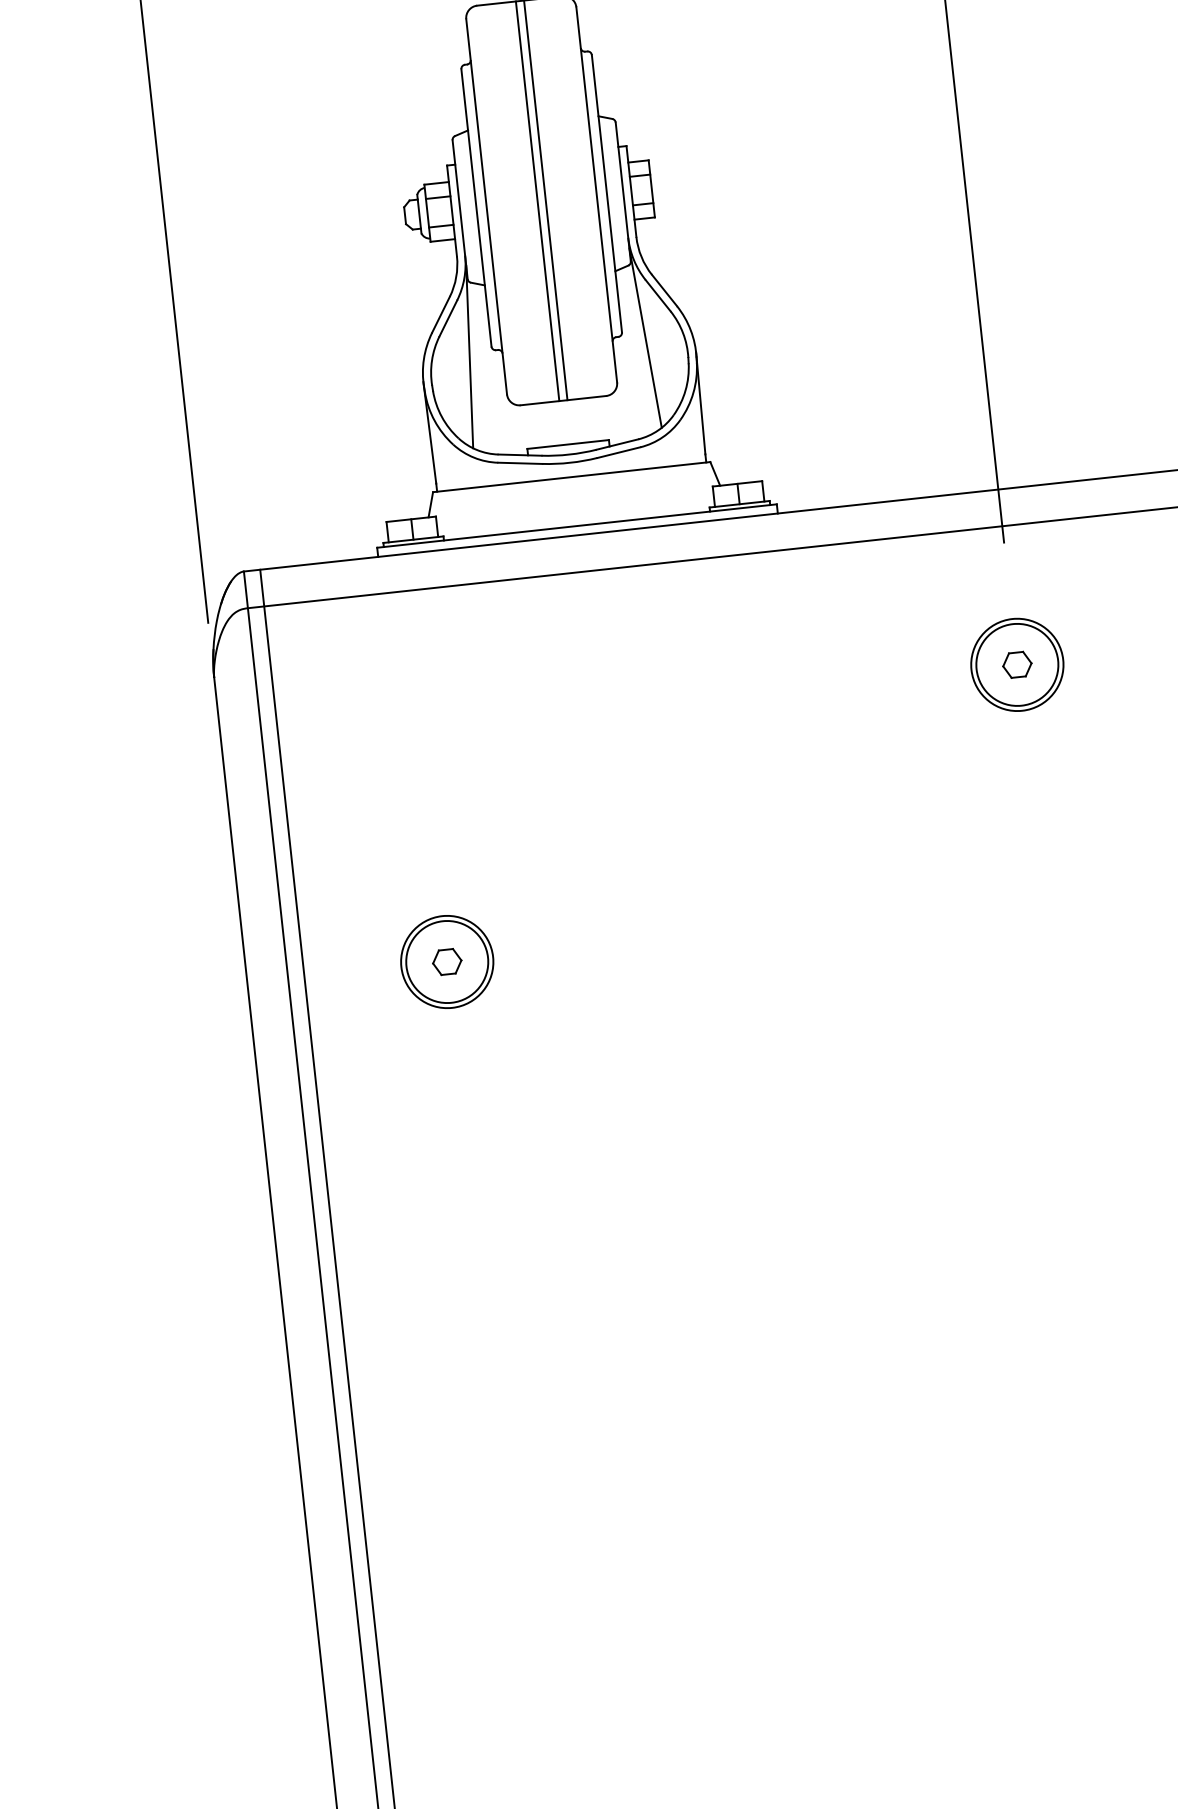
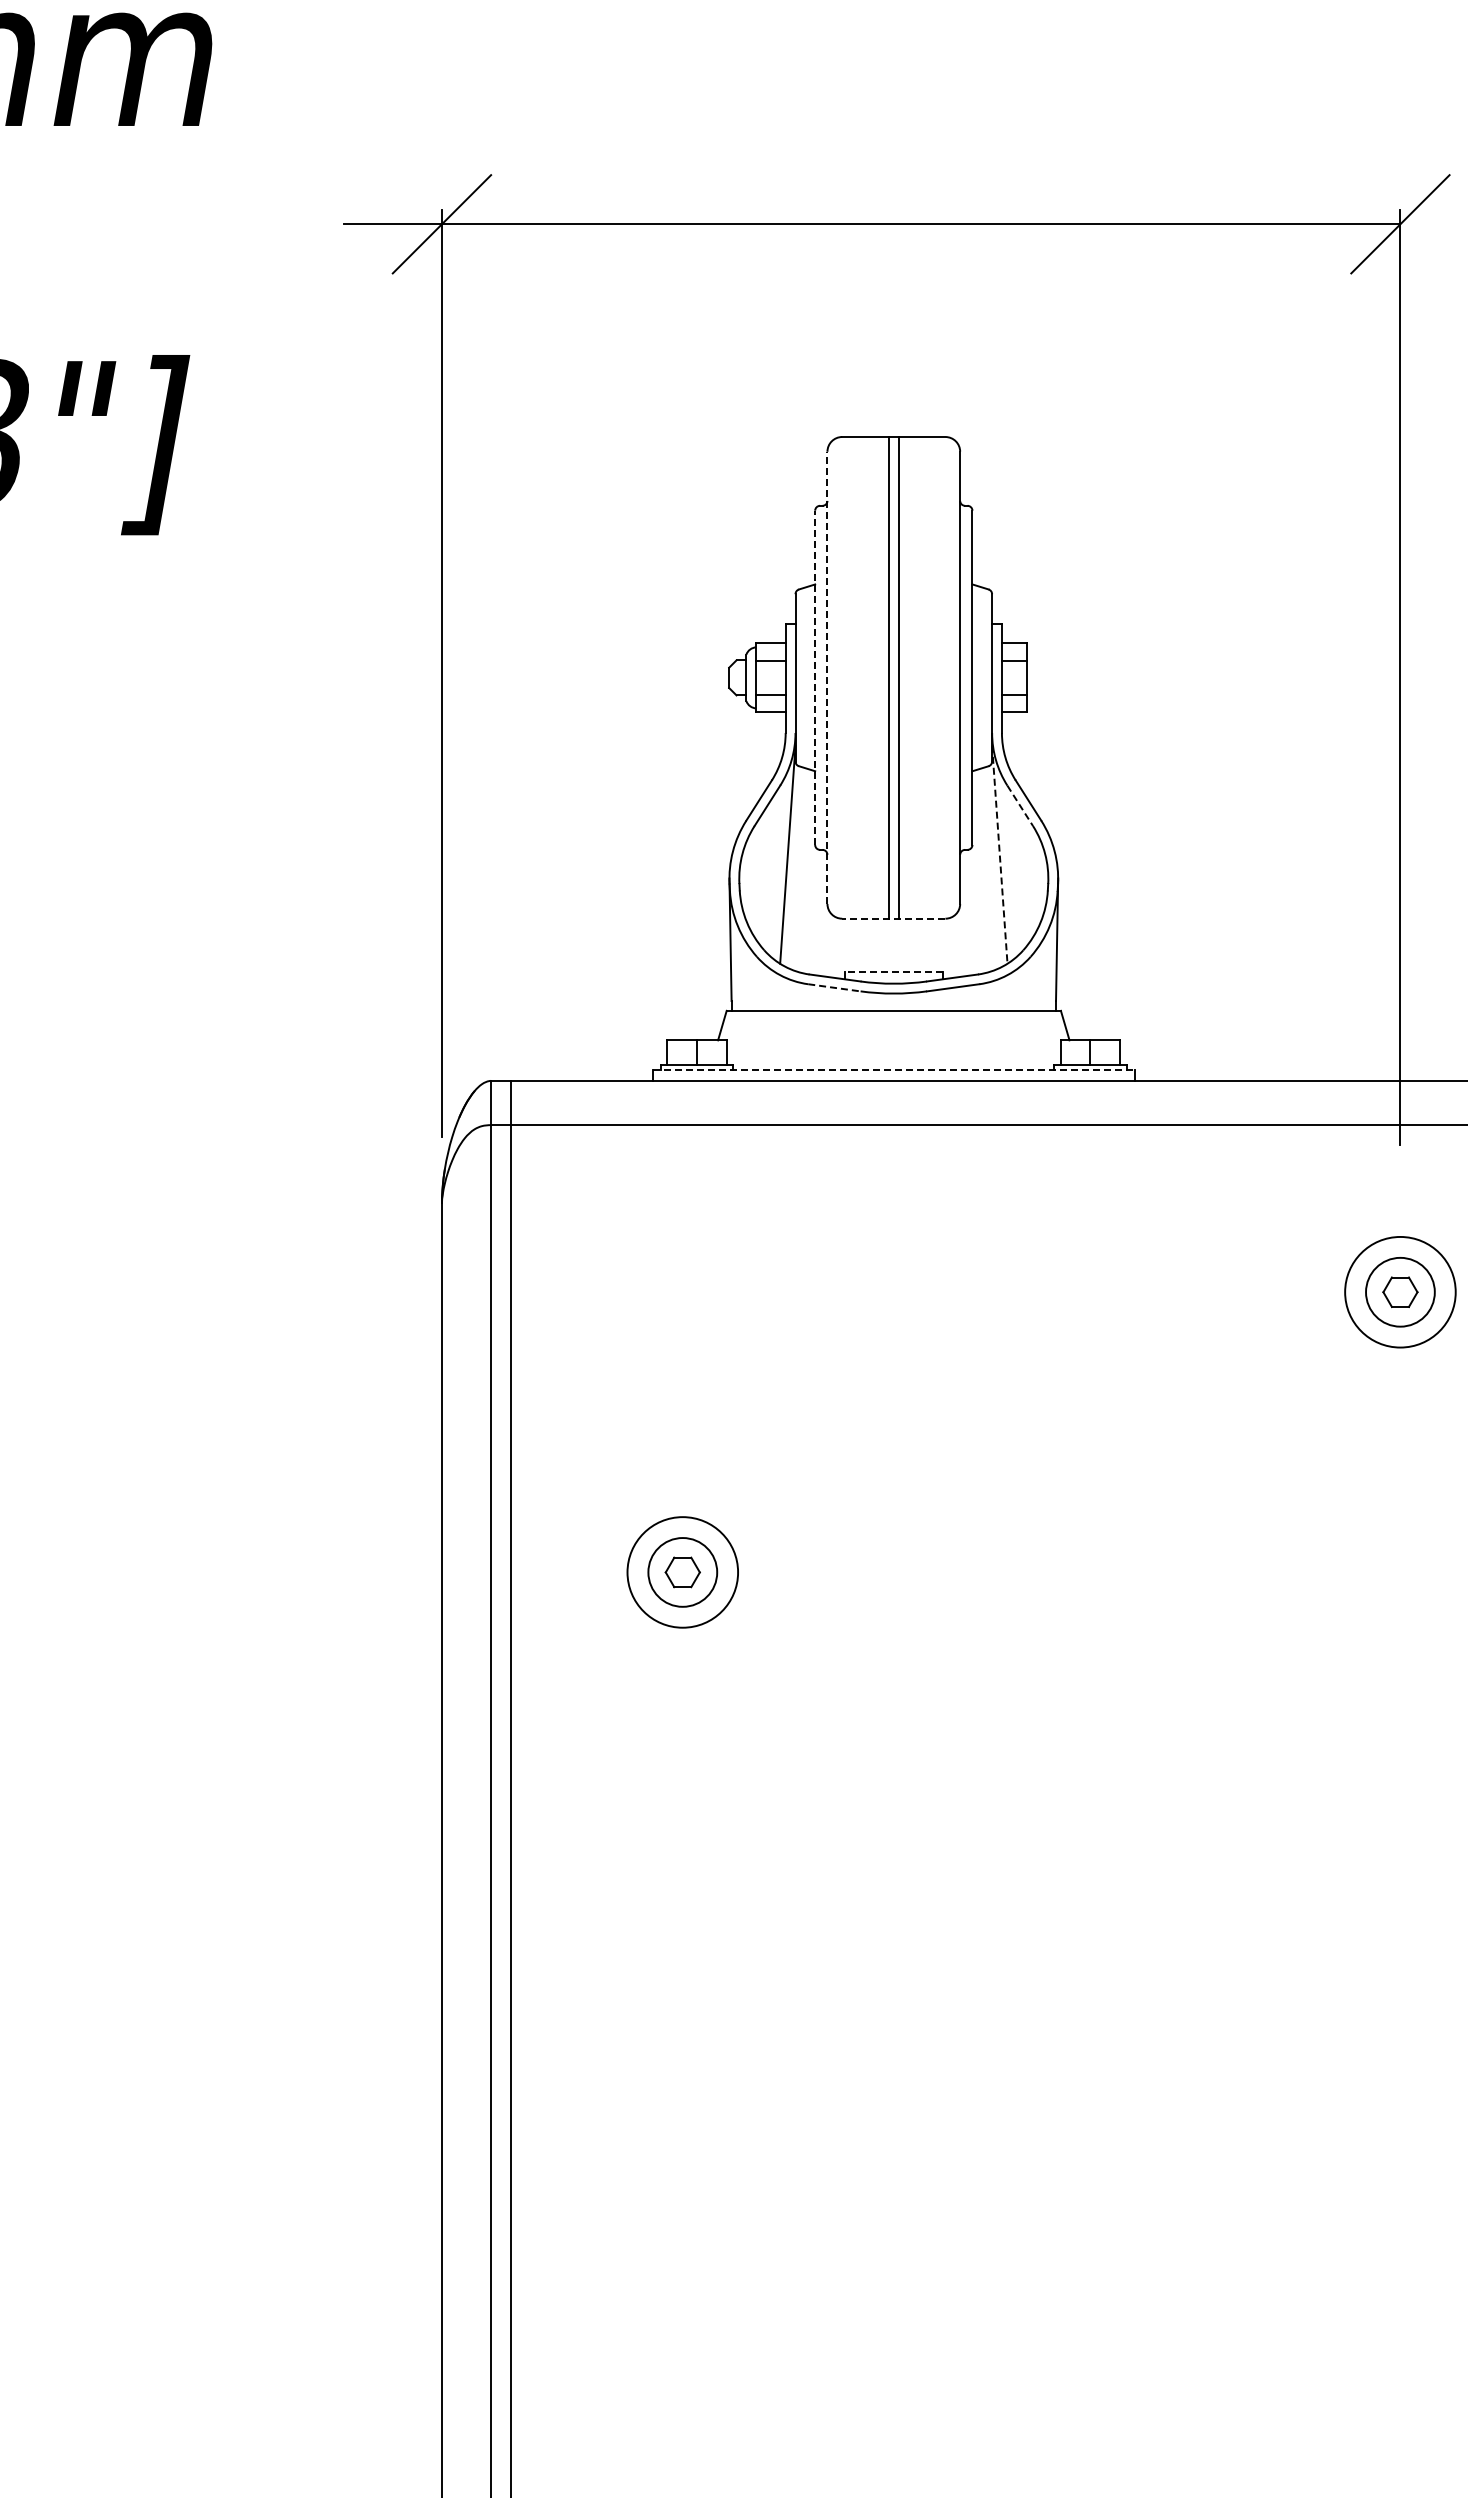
line: (486, 206) -> (827, 677), solid -> dashed
line: (476, 207) -> (815, 677), solid -> dashed
line: (658, 295) -> (1020, 805), solid -> dashed
line: (645, 338) -> (999, 855), solid -> dashed
line: (563, 400) -> (893, 918), solid -> dashed
line: (567, 444) -> (893, 971), solid -> dashed
line: (520, 463) -> (834, 987), solid -> dashed
line: (576, 525) -> (893, 1069), solid -> dashed
circle: (1017, 665) -> (1400, 1292), size x0.7
circle: (447, 962) -> (682, 1572), size x0.7

